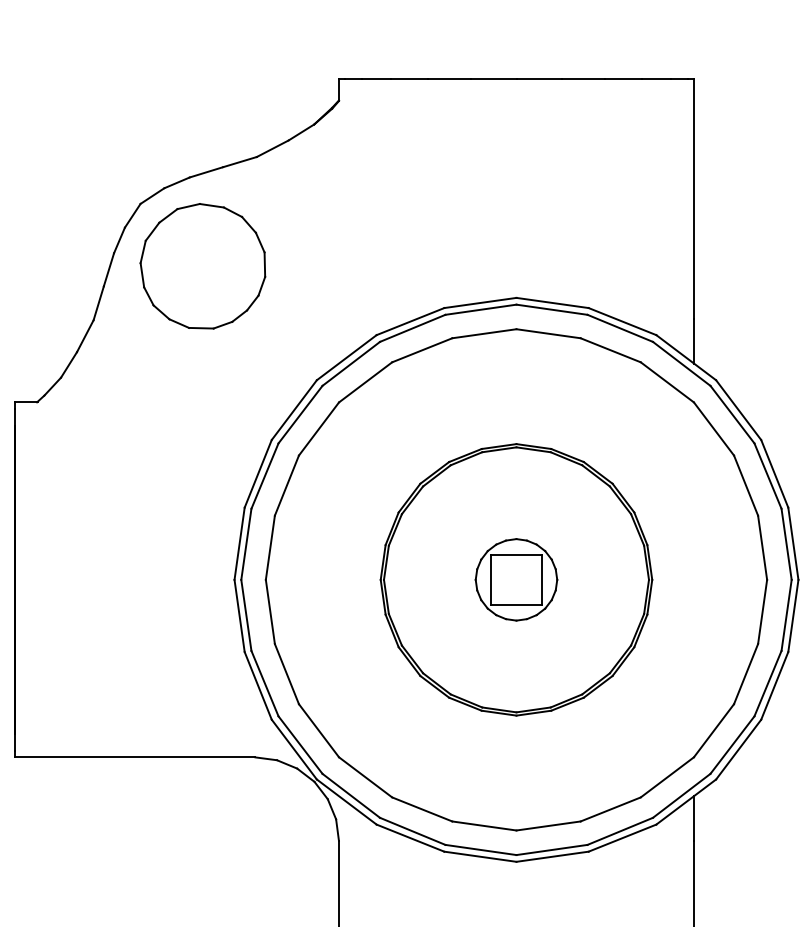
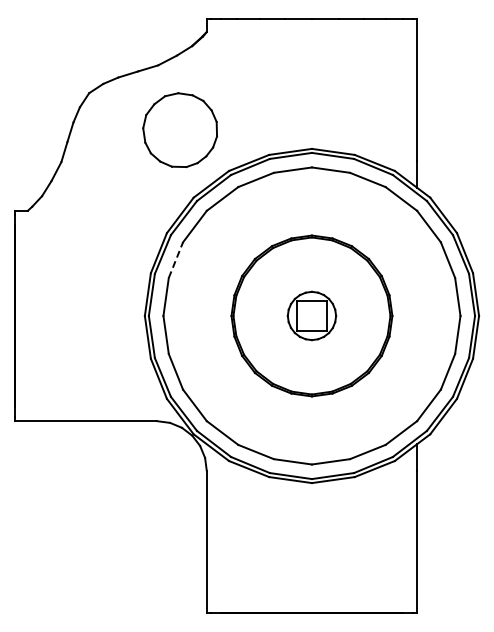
part: (201, 265) -> (179, 129), moved
line: (287, 484) -> (176, 259), solid -> dashed

